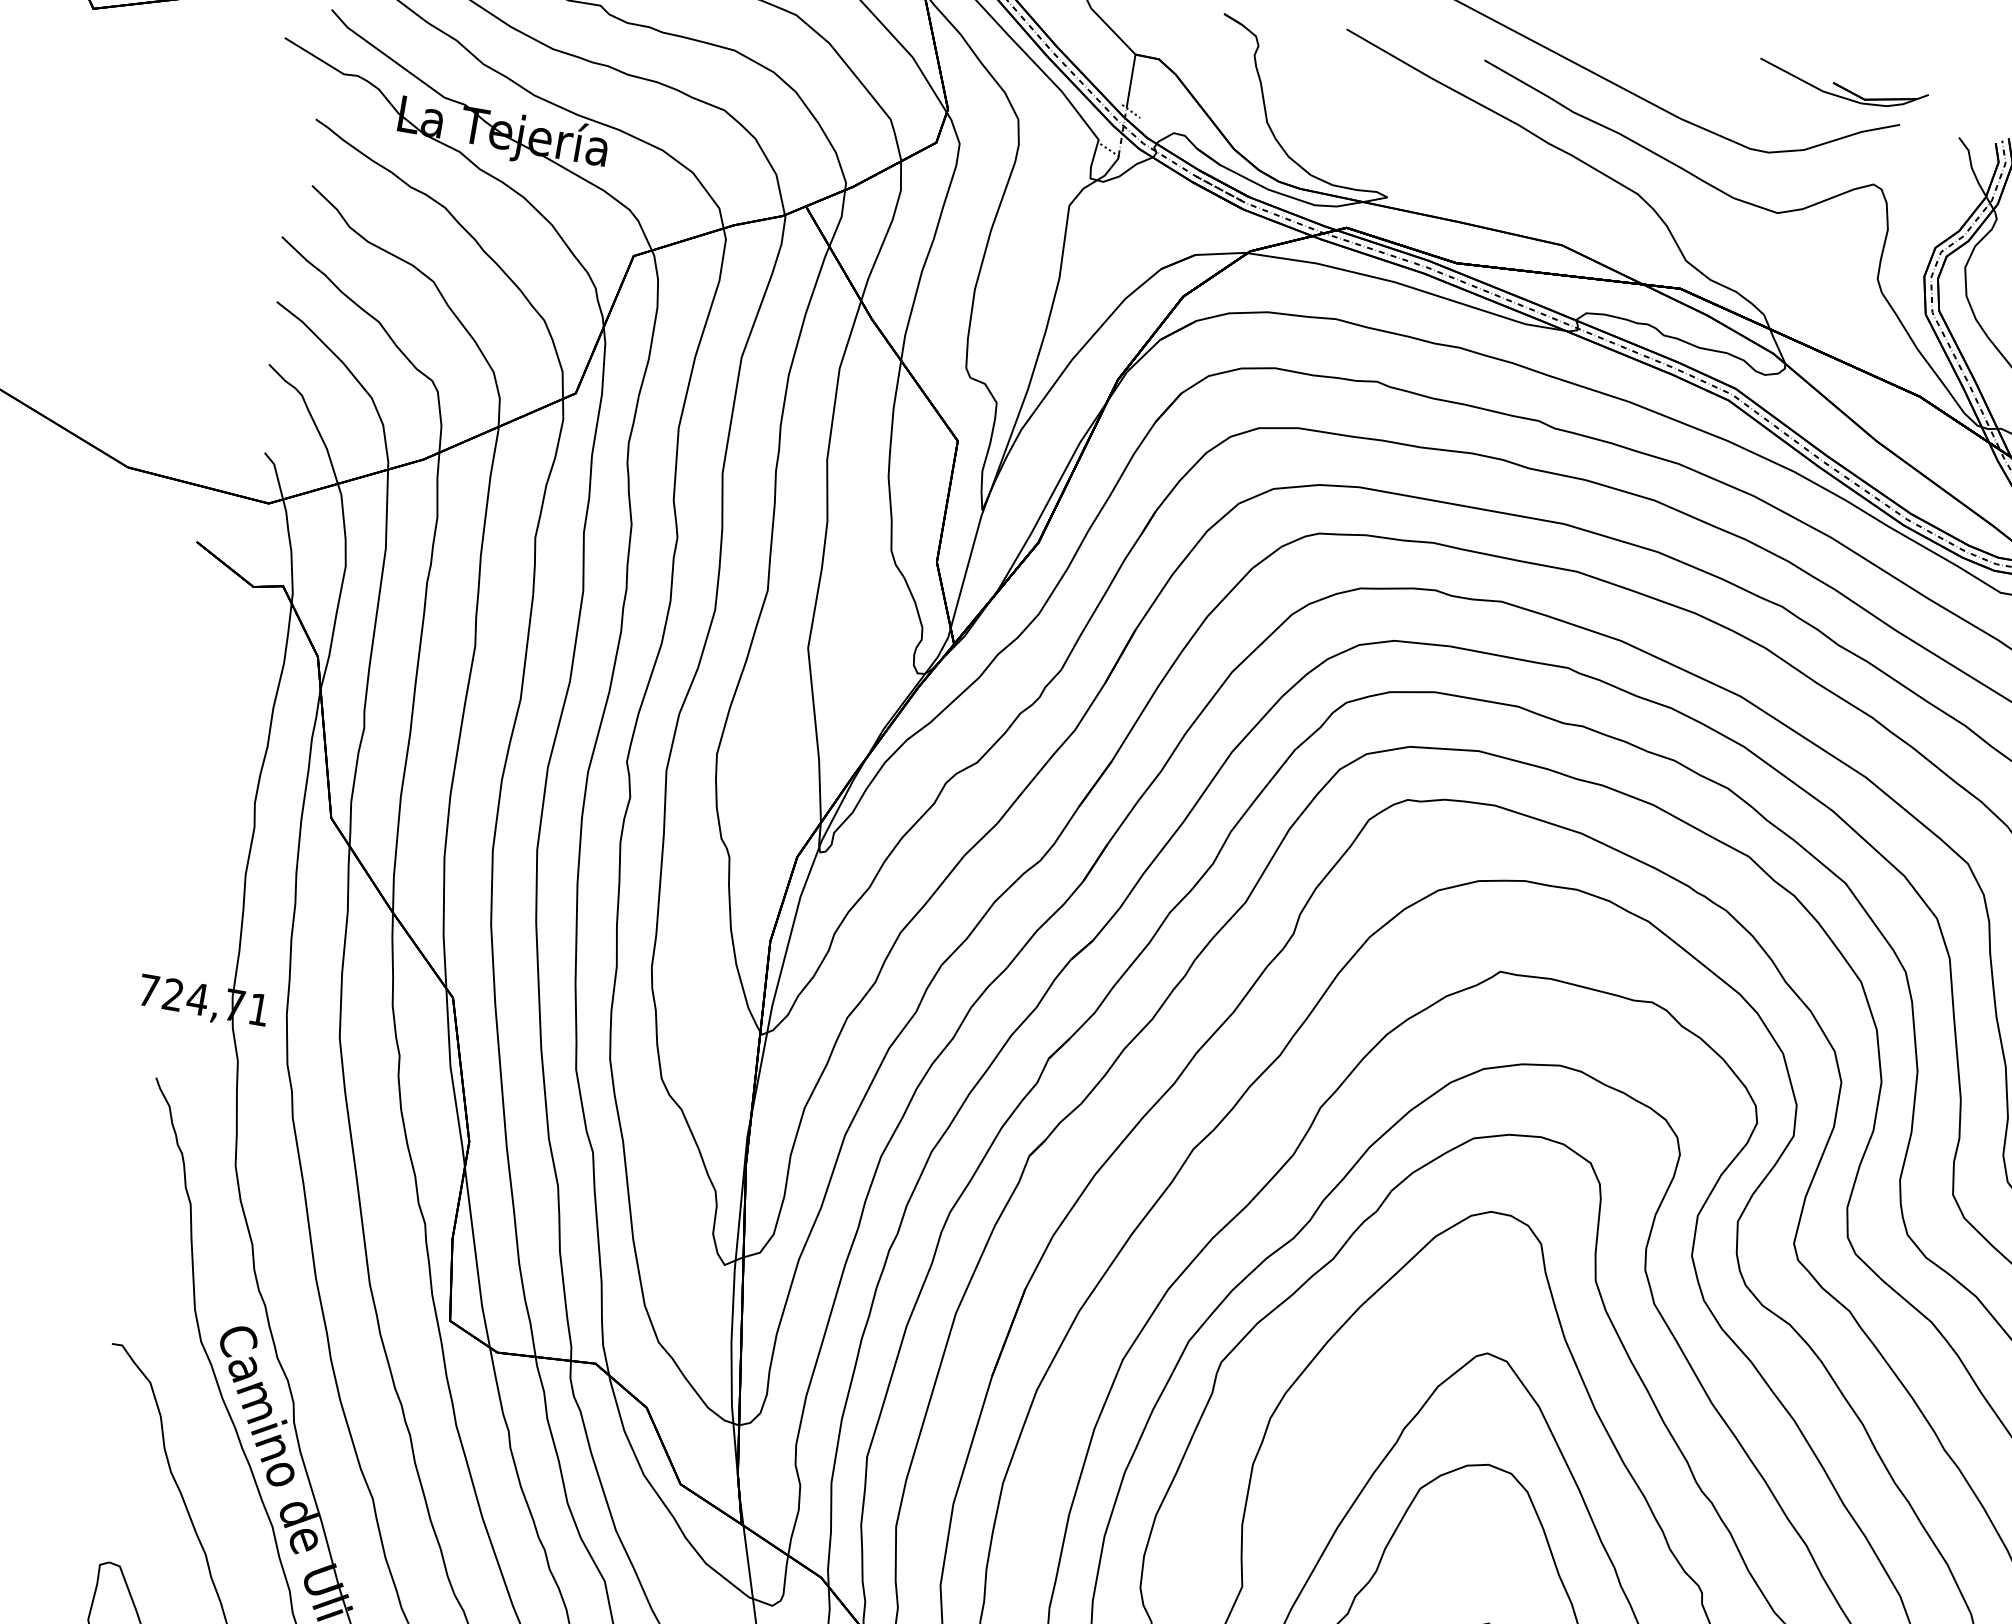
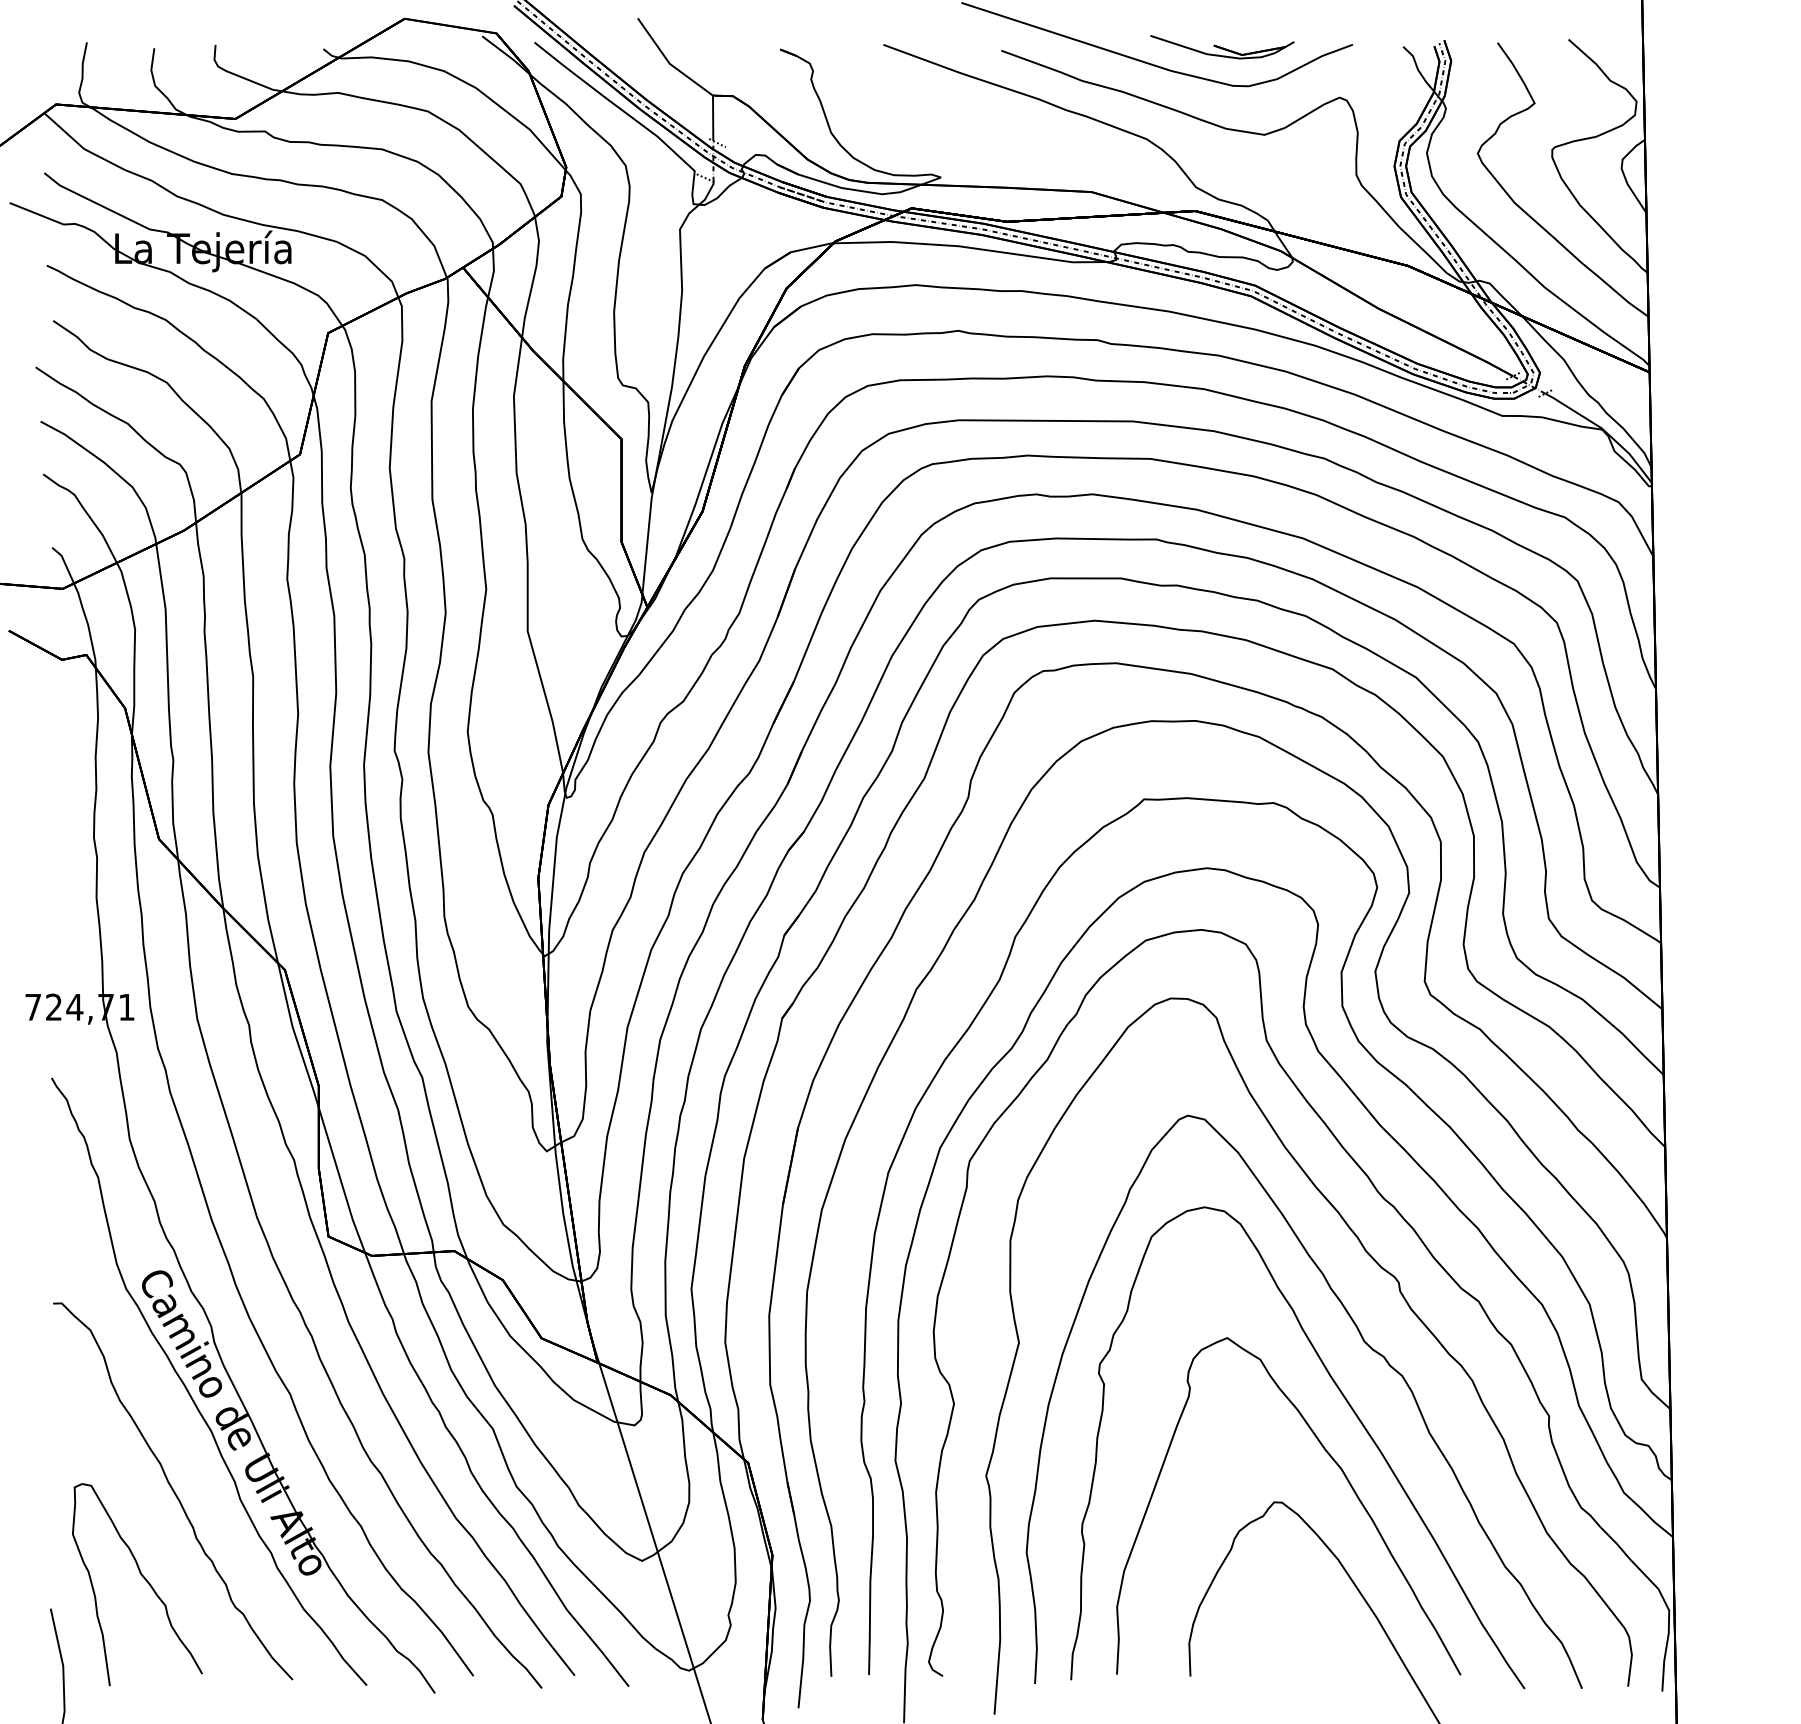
part: (1843, 86) -> (1222, 47), moved

